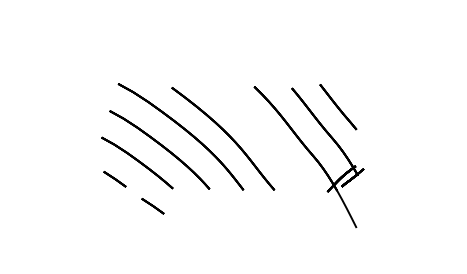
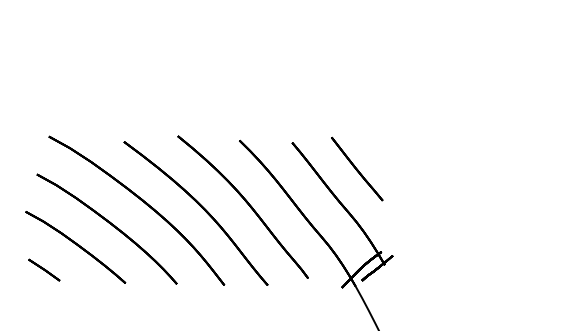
part: (256, 134) -> (242, 207), added
line: (152, 206) -> (96, 308), removed

